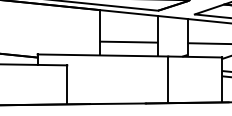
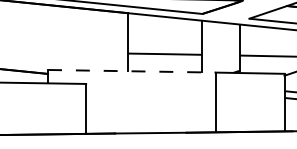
line: (103, 55) -> (132, 71), solid -> dashed

